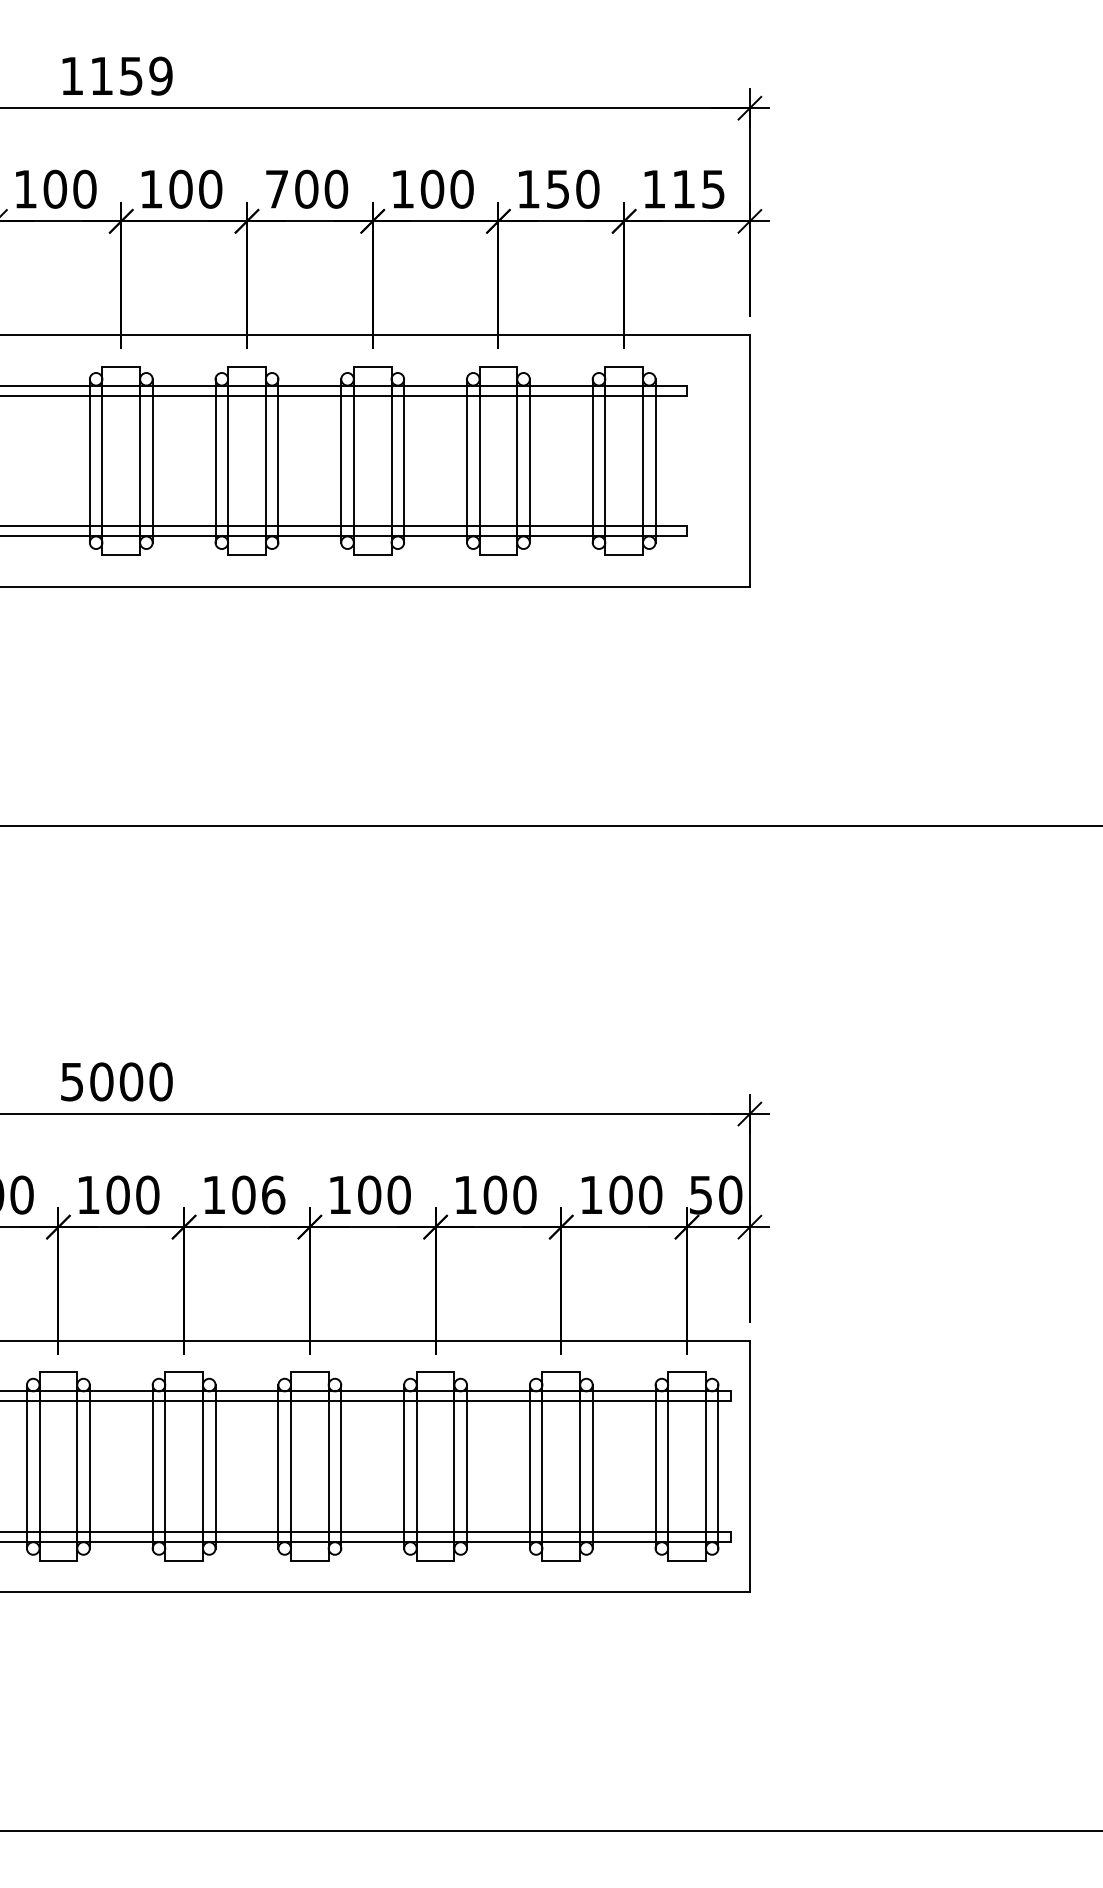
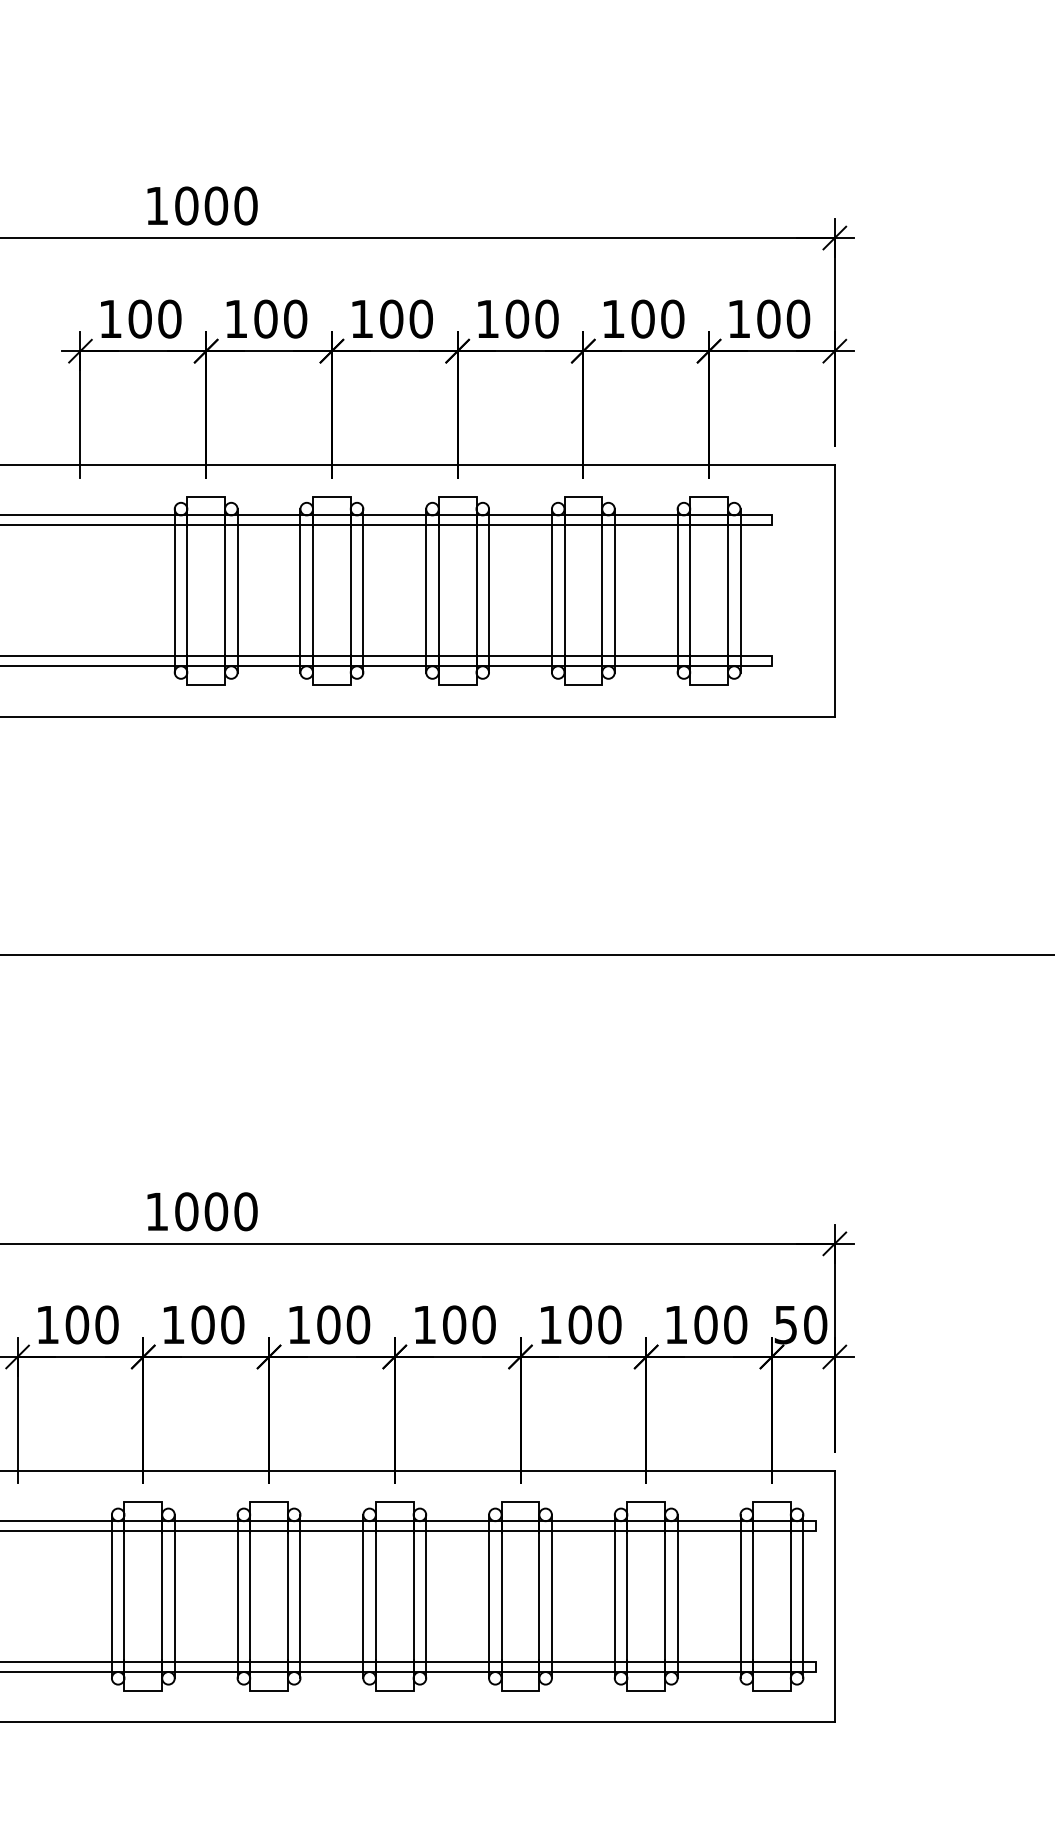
text: (131, 75) -> (216, 205), 1159 -> 1000
text: (557, 188) -> (642, 318), 150 -> 100
text: (698, 188) -> (783, 318), 115 -> 100
text: (276, 189) -> (361, 319), 700 -> 100
text: (71, 1082) -> (156, 1212), 5000 -> 1000
text: (273, 1194) -> (358, 1324), 106 -> 100

